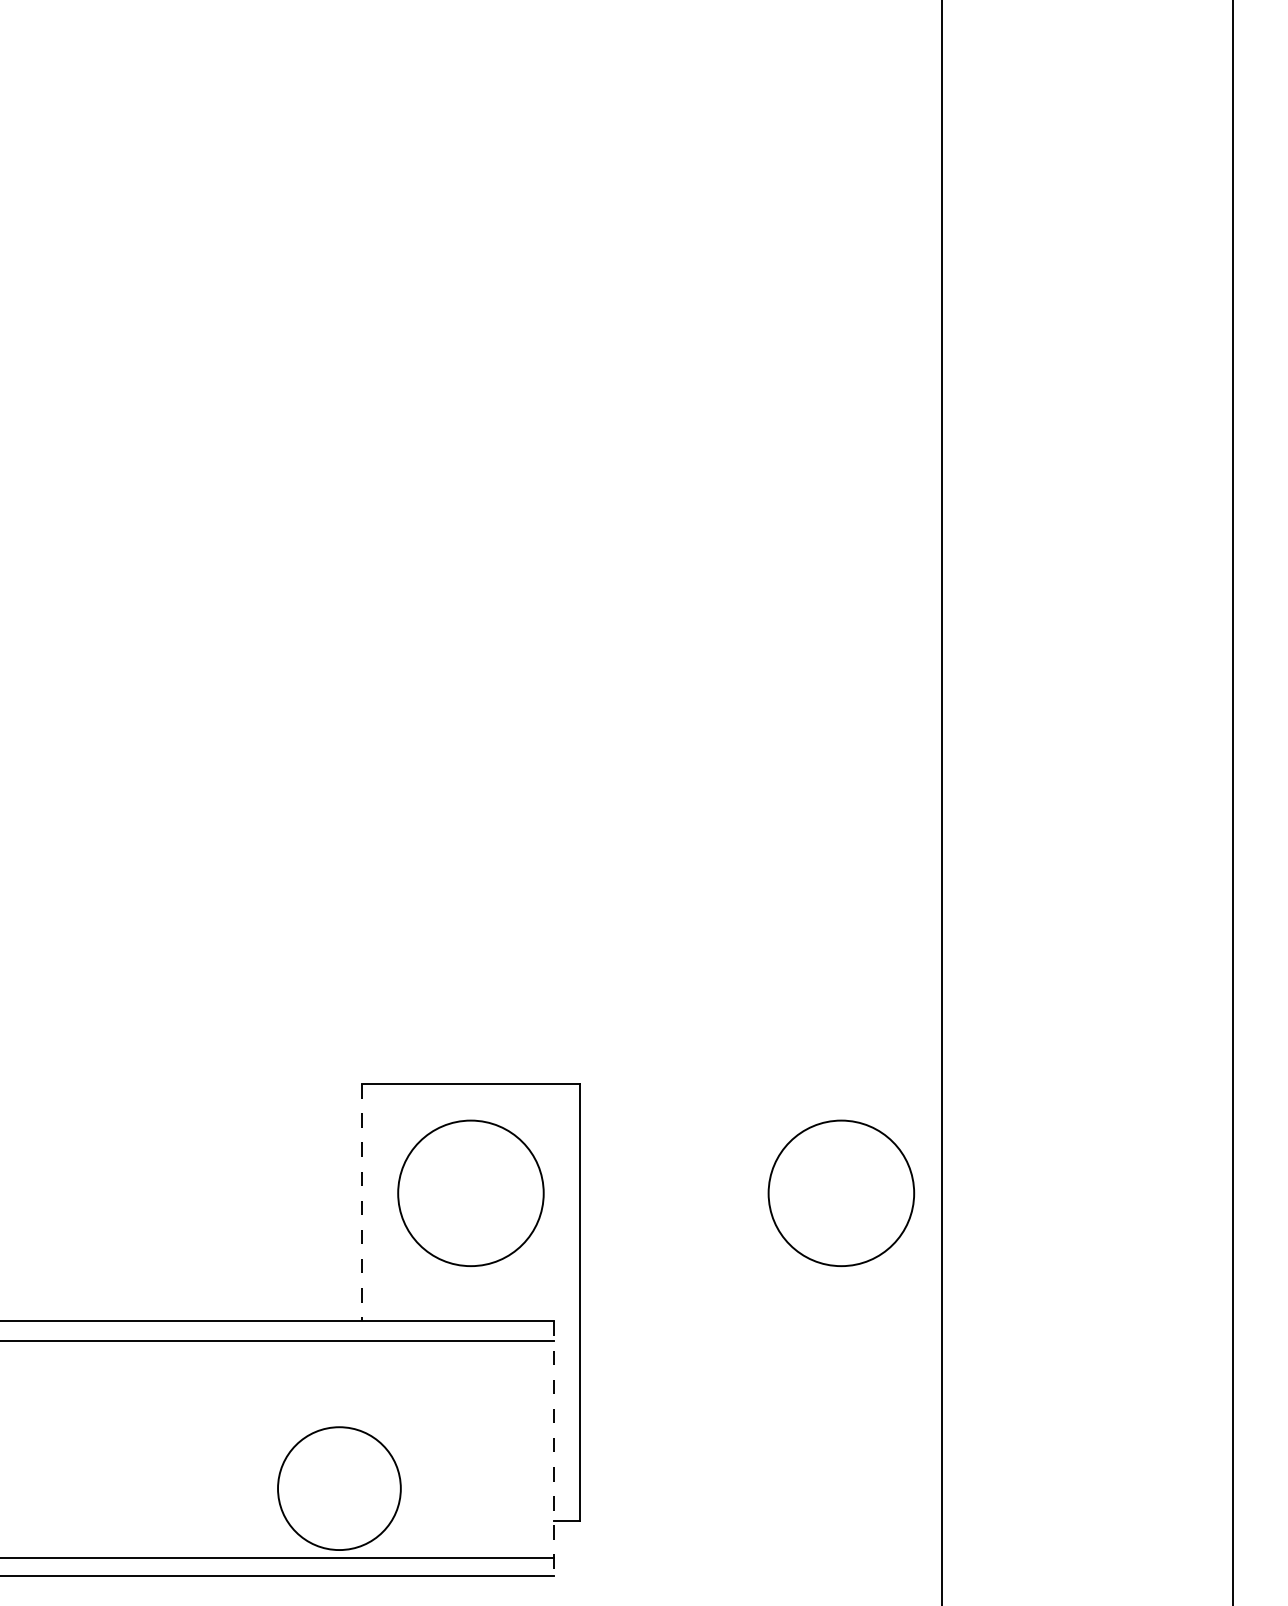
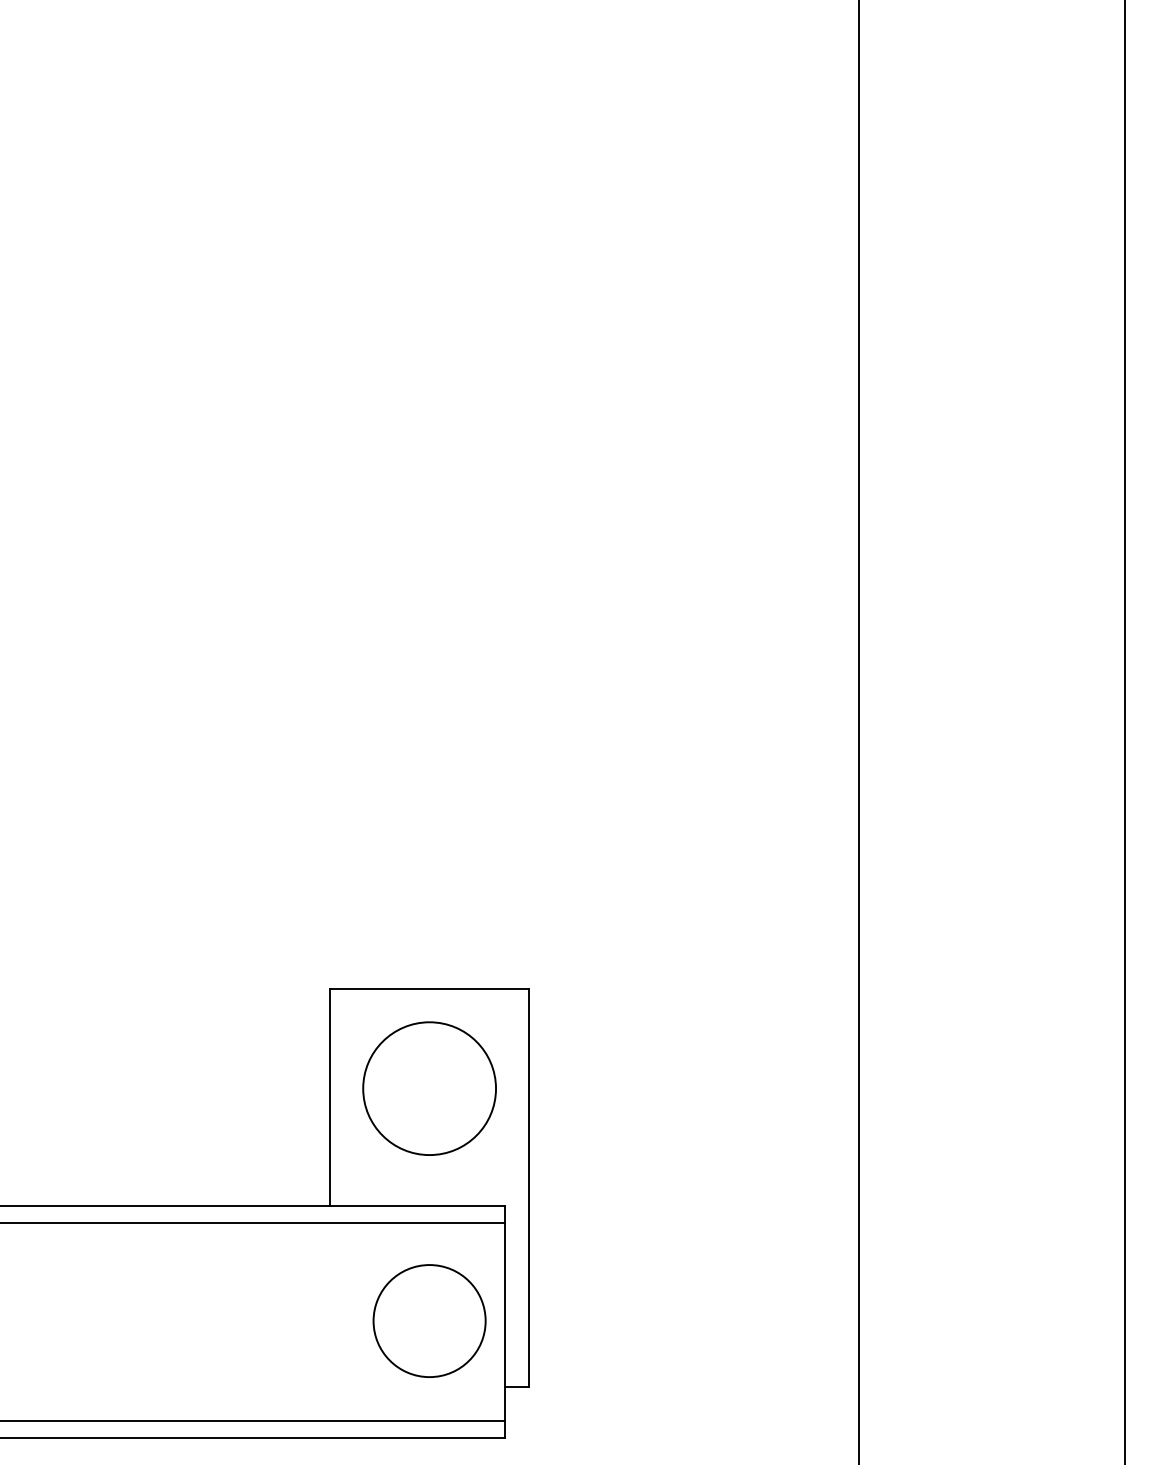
circle: (841, 1193) -> (767, 1088), removed
line: (362, 1203) -> (330, 1097), dashed -> solid
line: (554, 1449) -> (505, 1322), dashed -> solid
circle: (339, 1488) -> (429, 1320), moved

